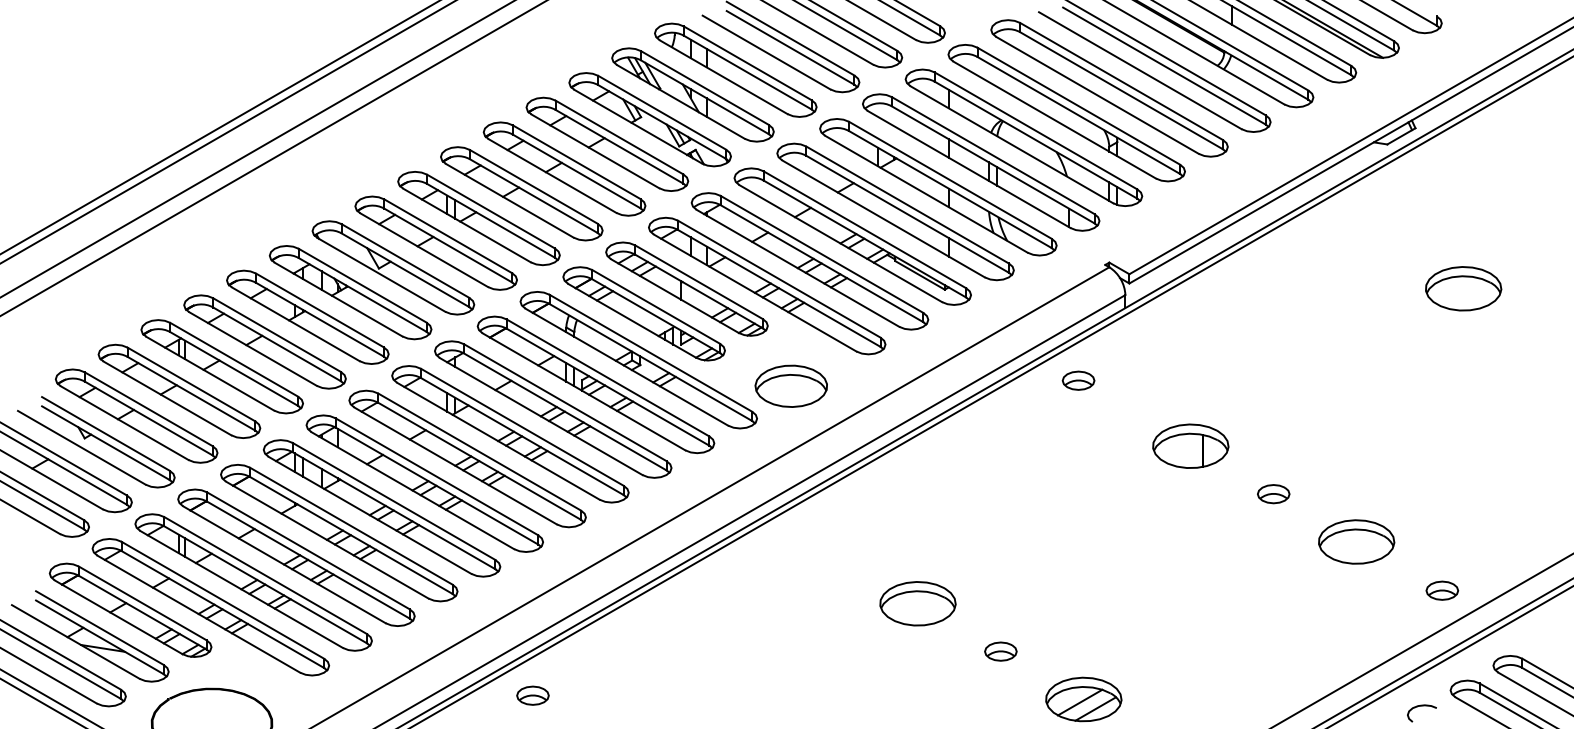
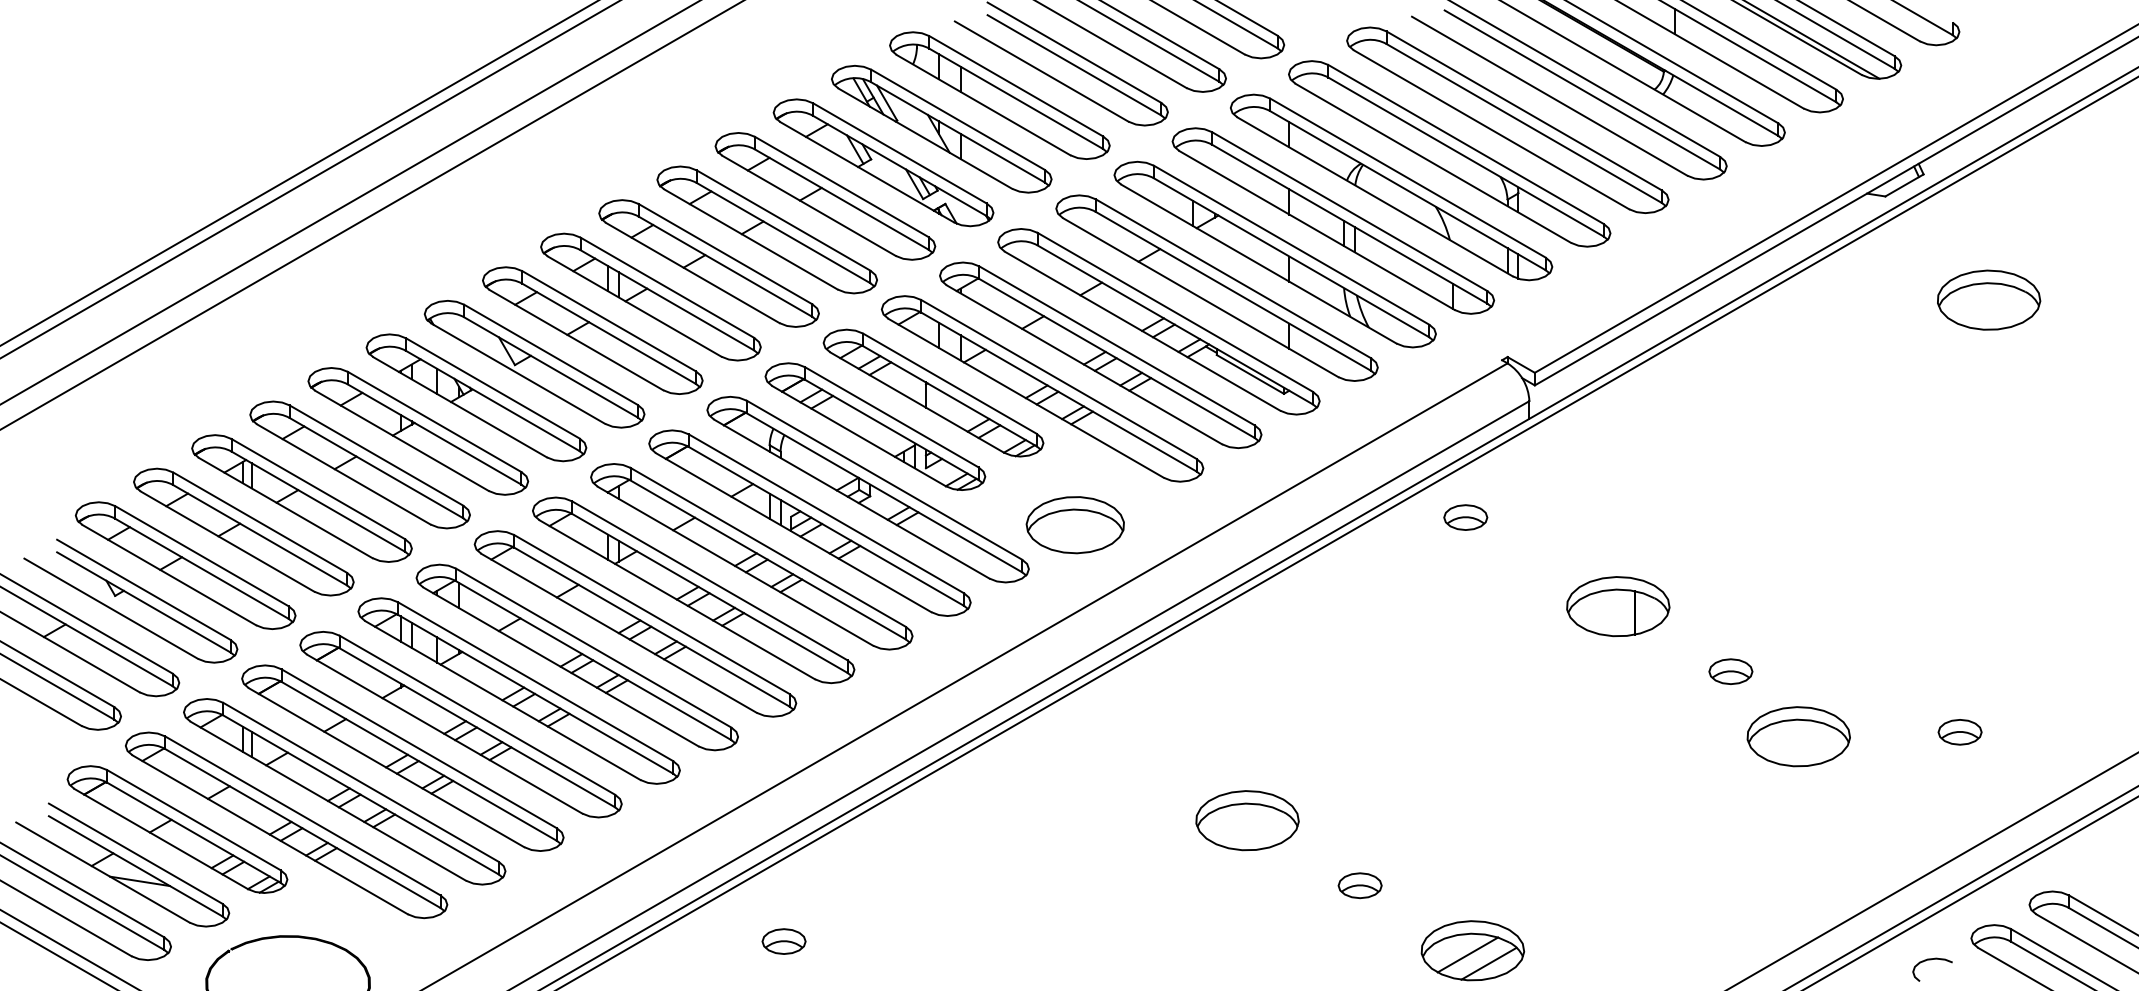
part: (1463, 288) -> (1988, 299), moved
part: (1356, 541) -> (1798, 736), moved
part: (1442, 590) -> (1960, 731), moved
part: (532, 695) -> (783, 941), moved

